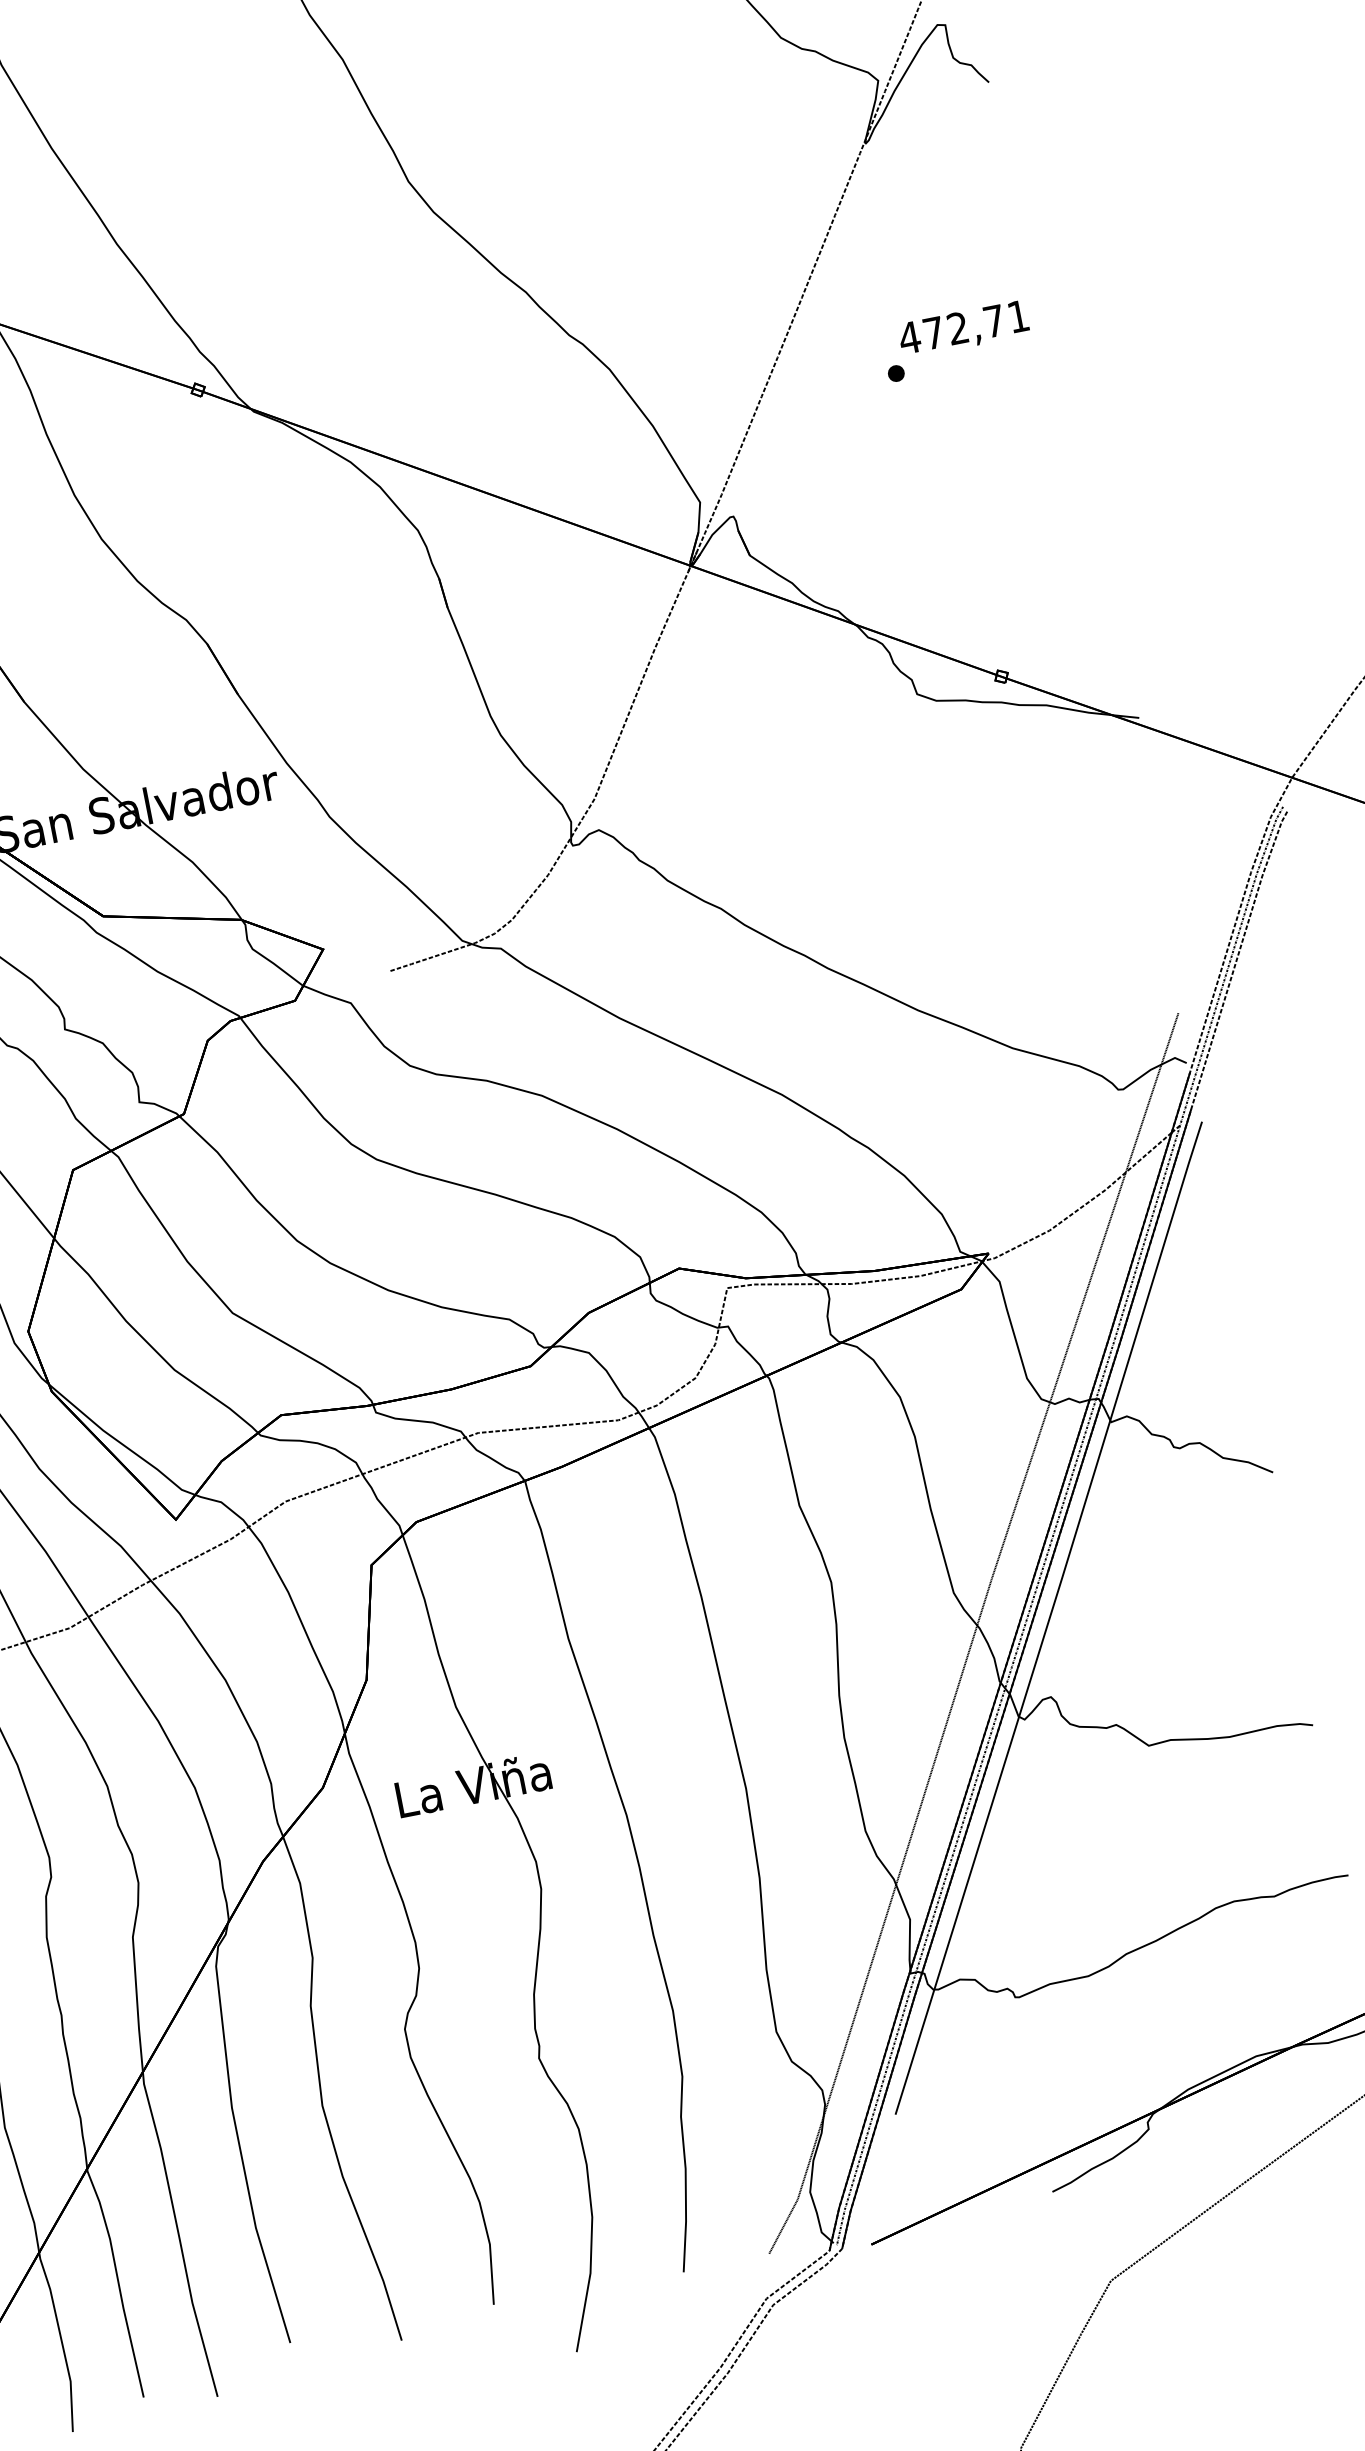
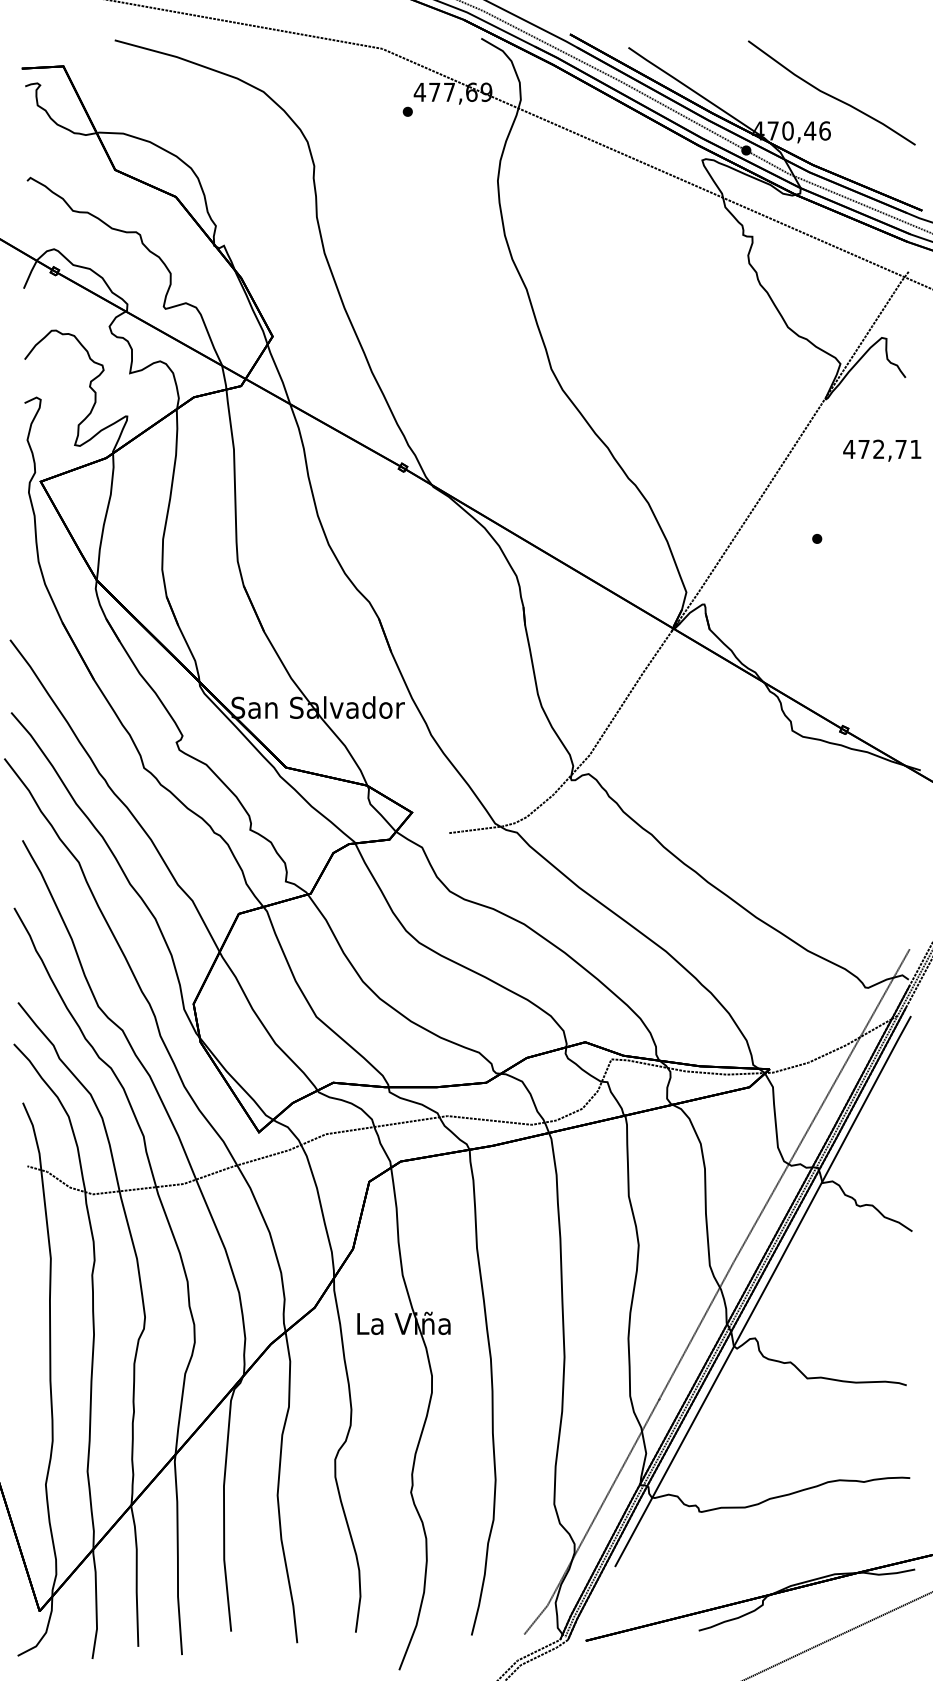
text: (964, 329) -> (882, 450), moved

